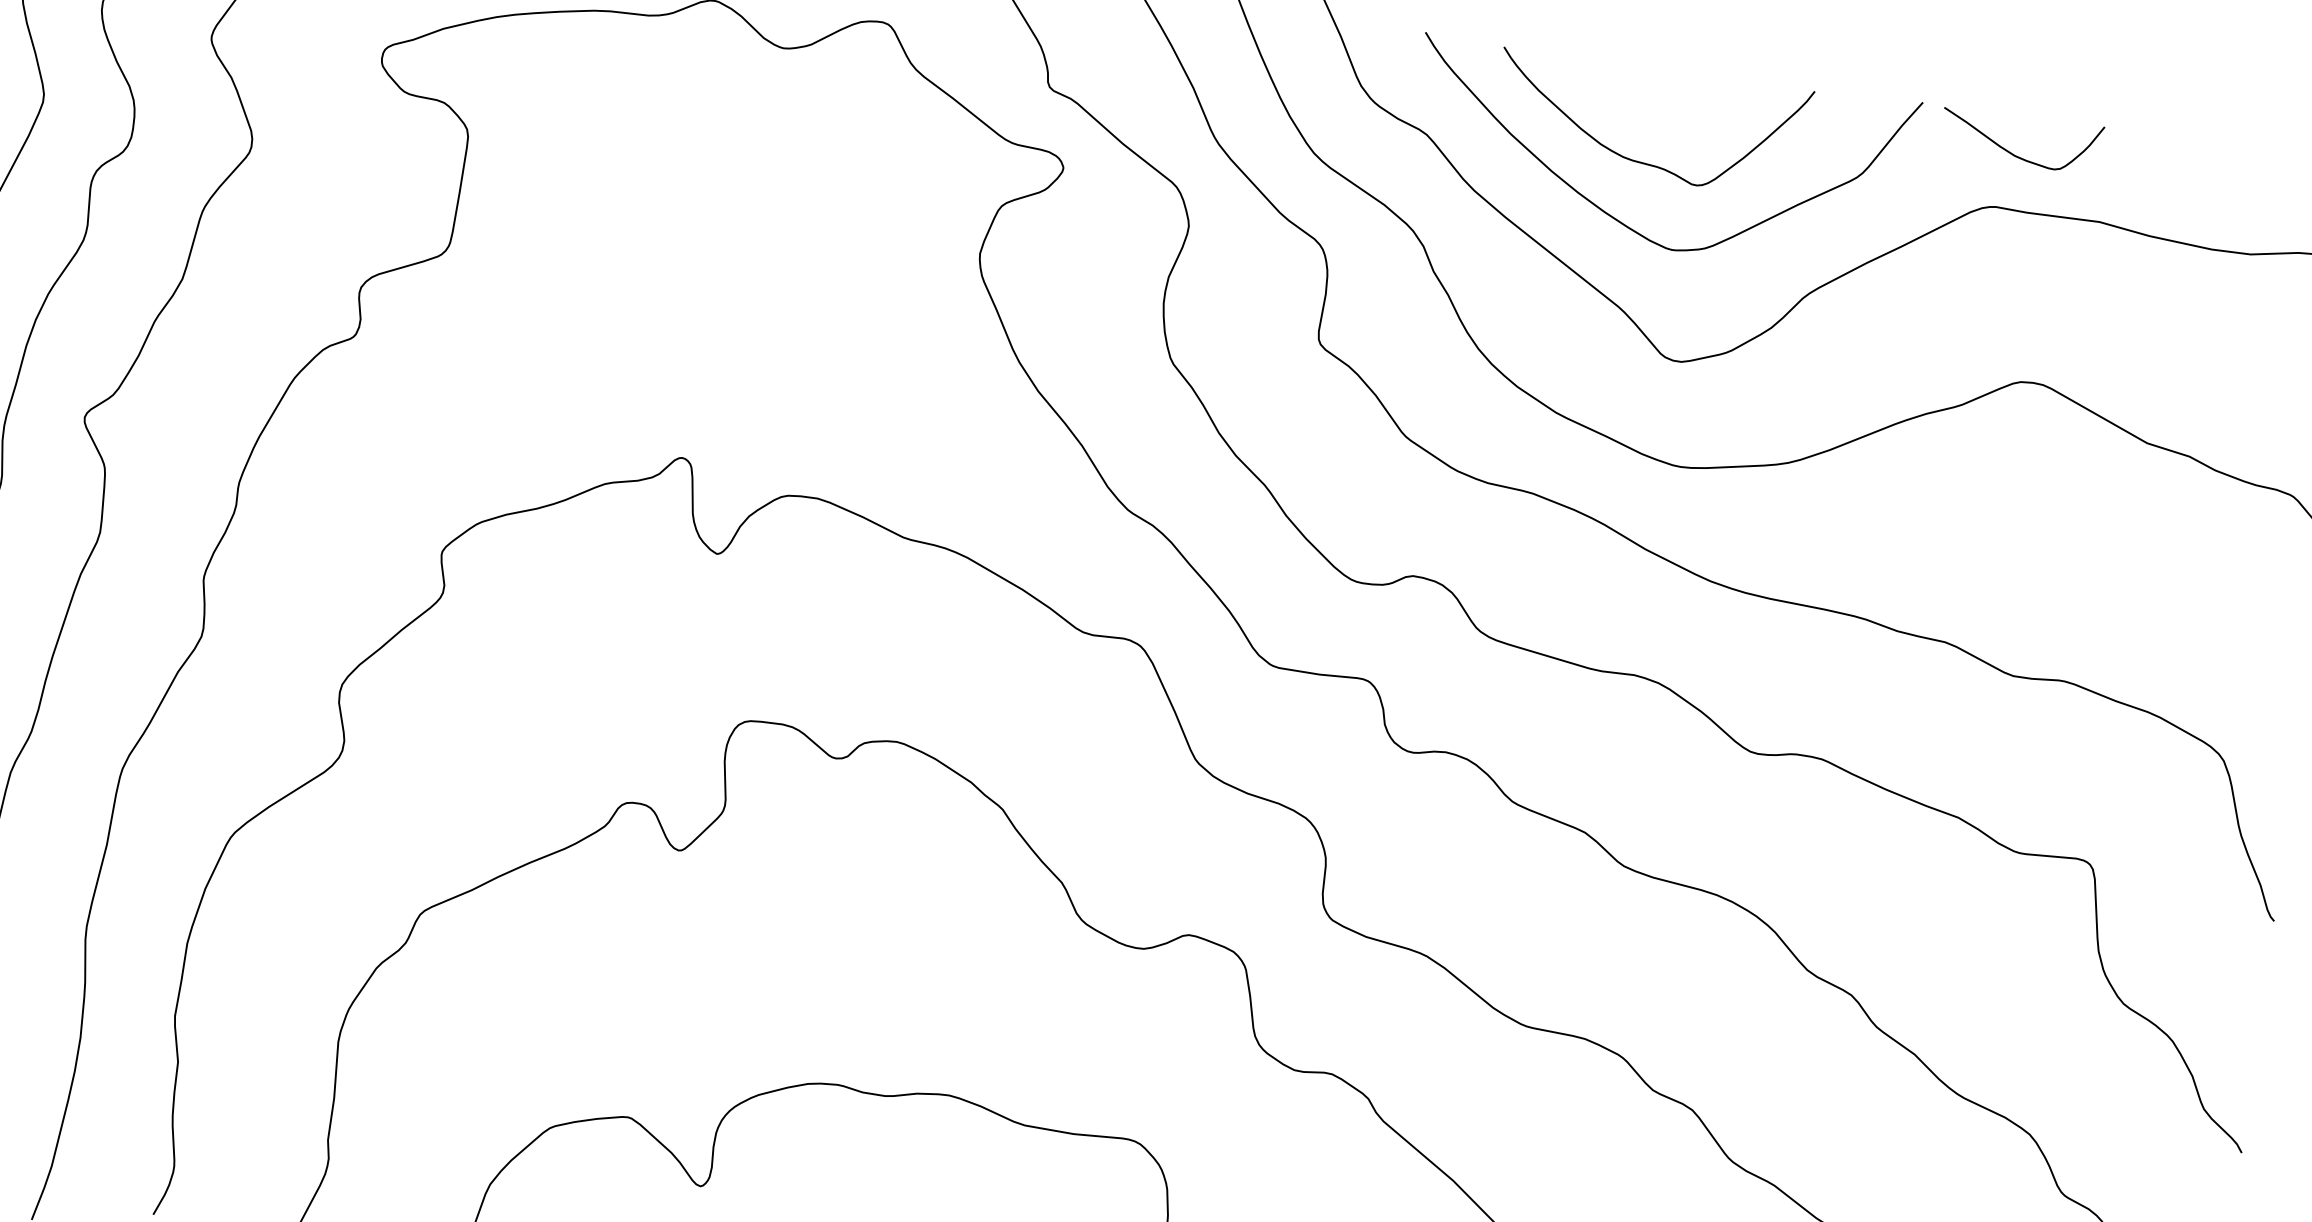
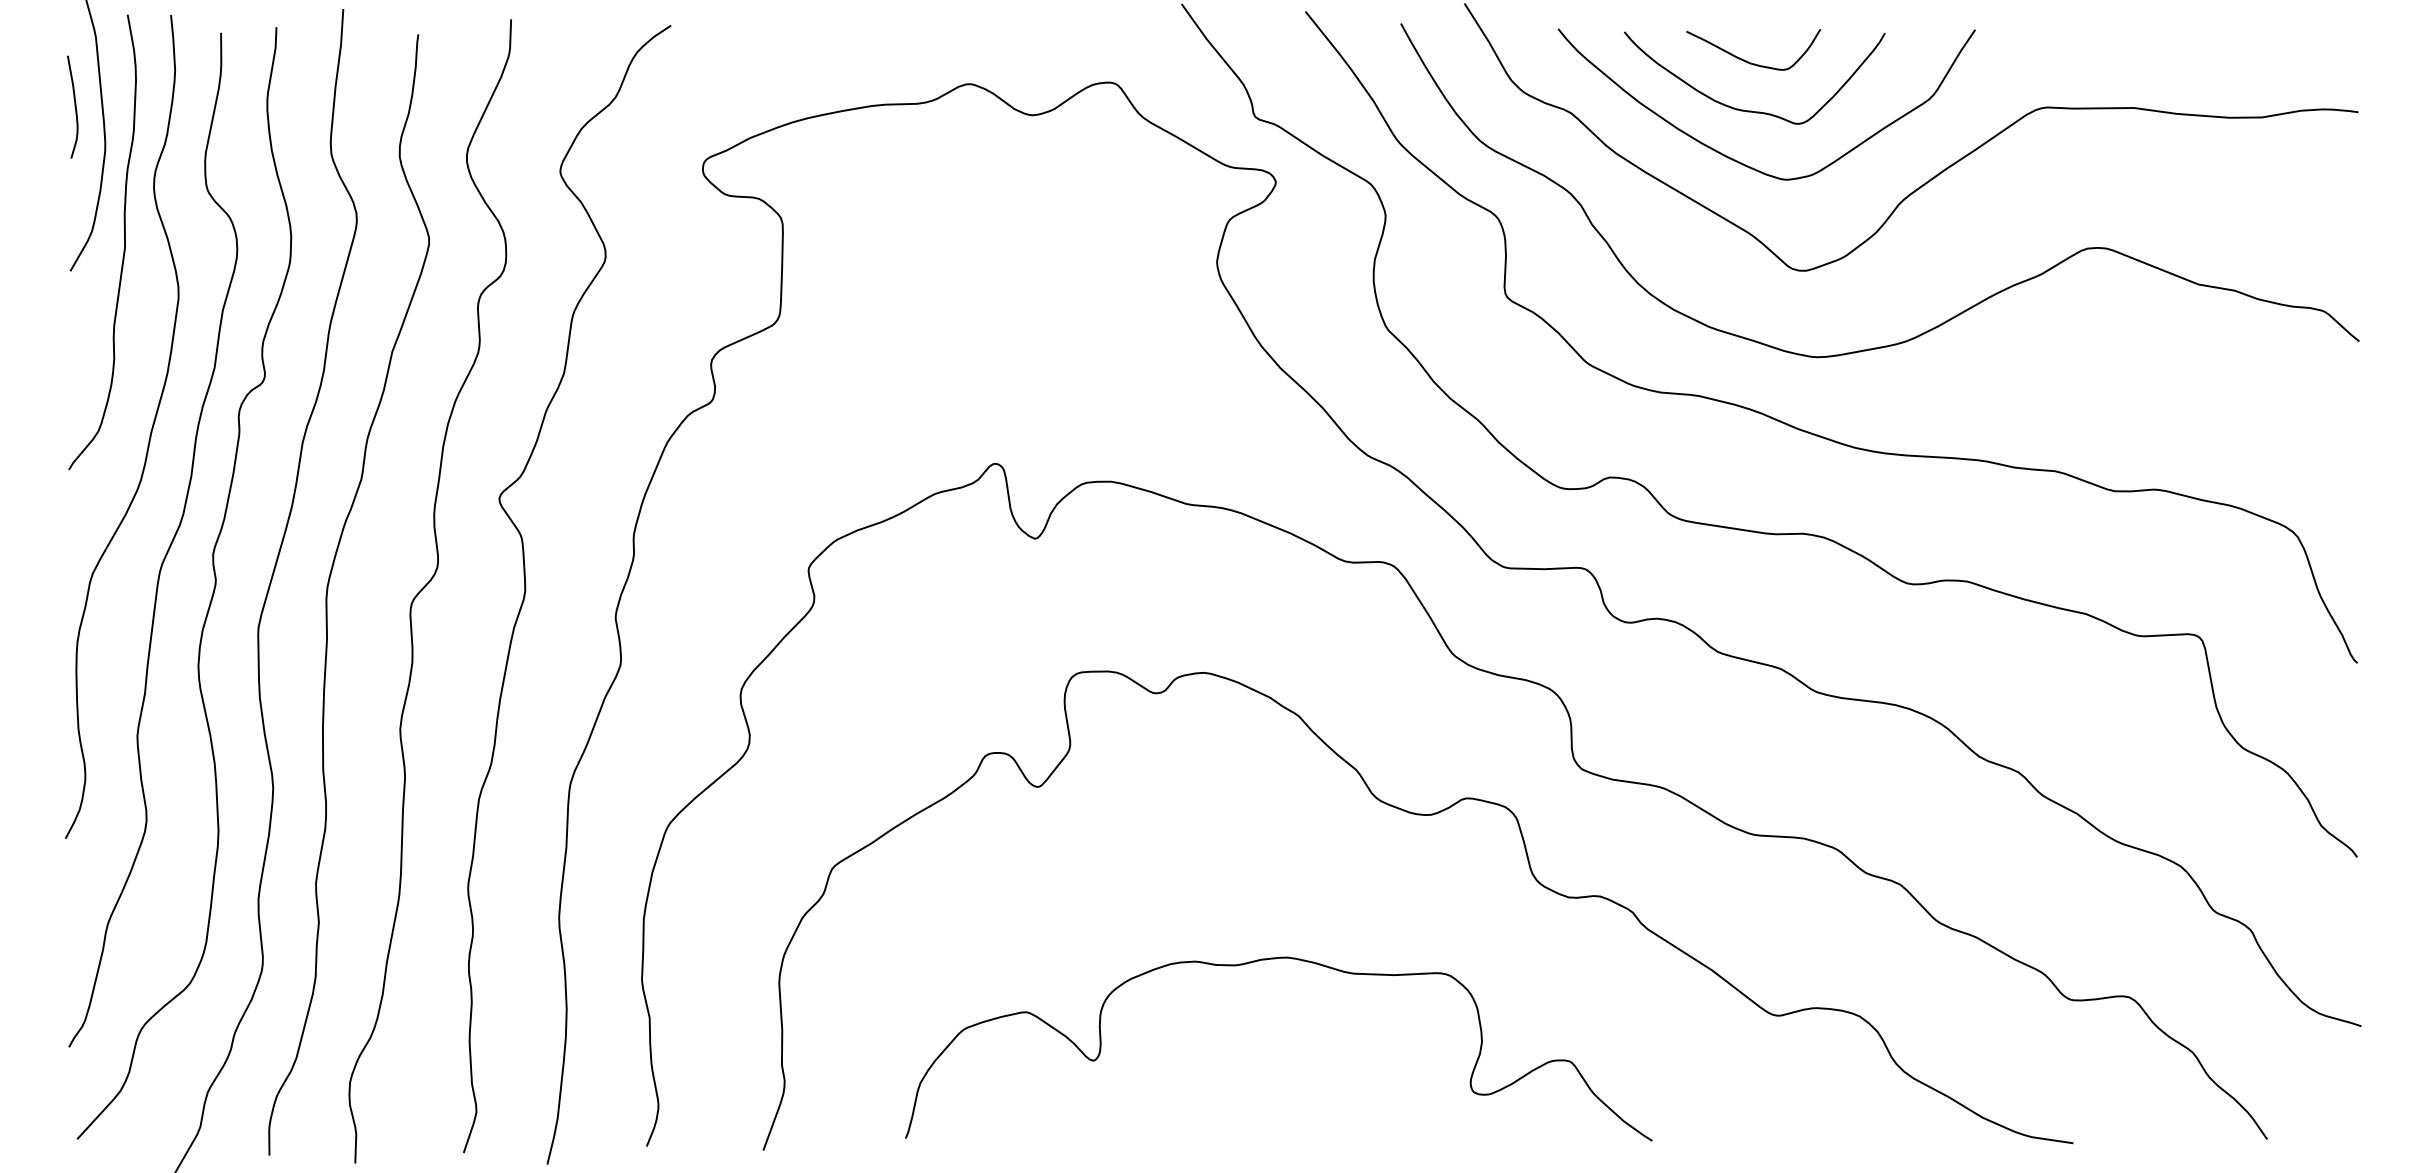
curve: (2013, 153) -> (1748, 61), moved

